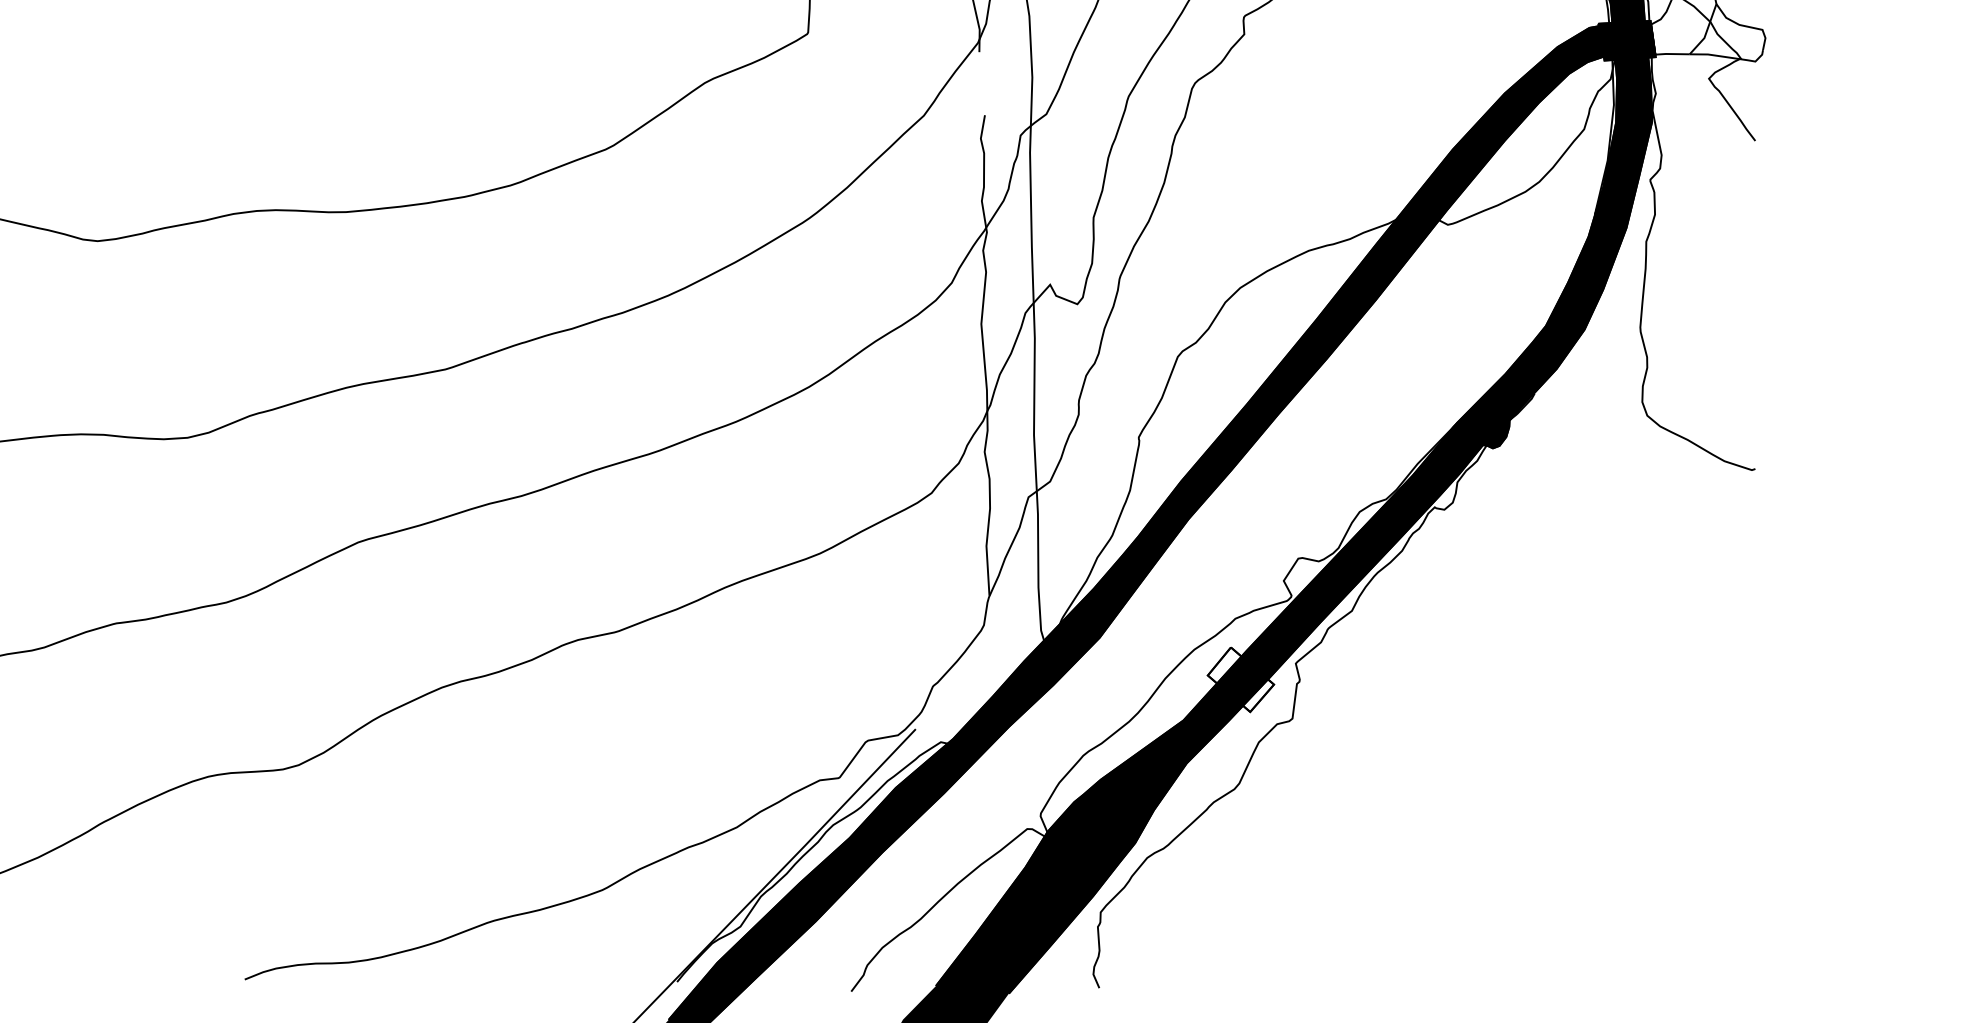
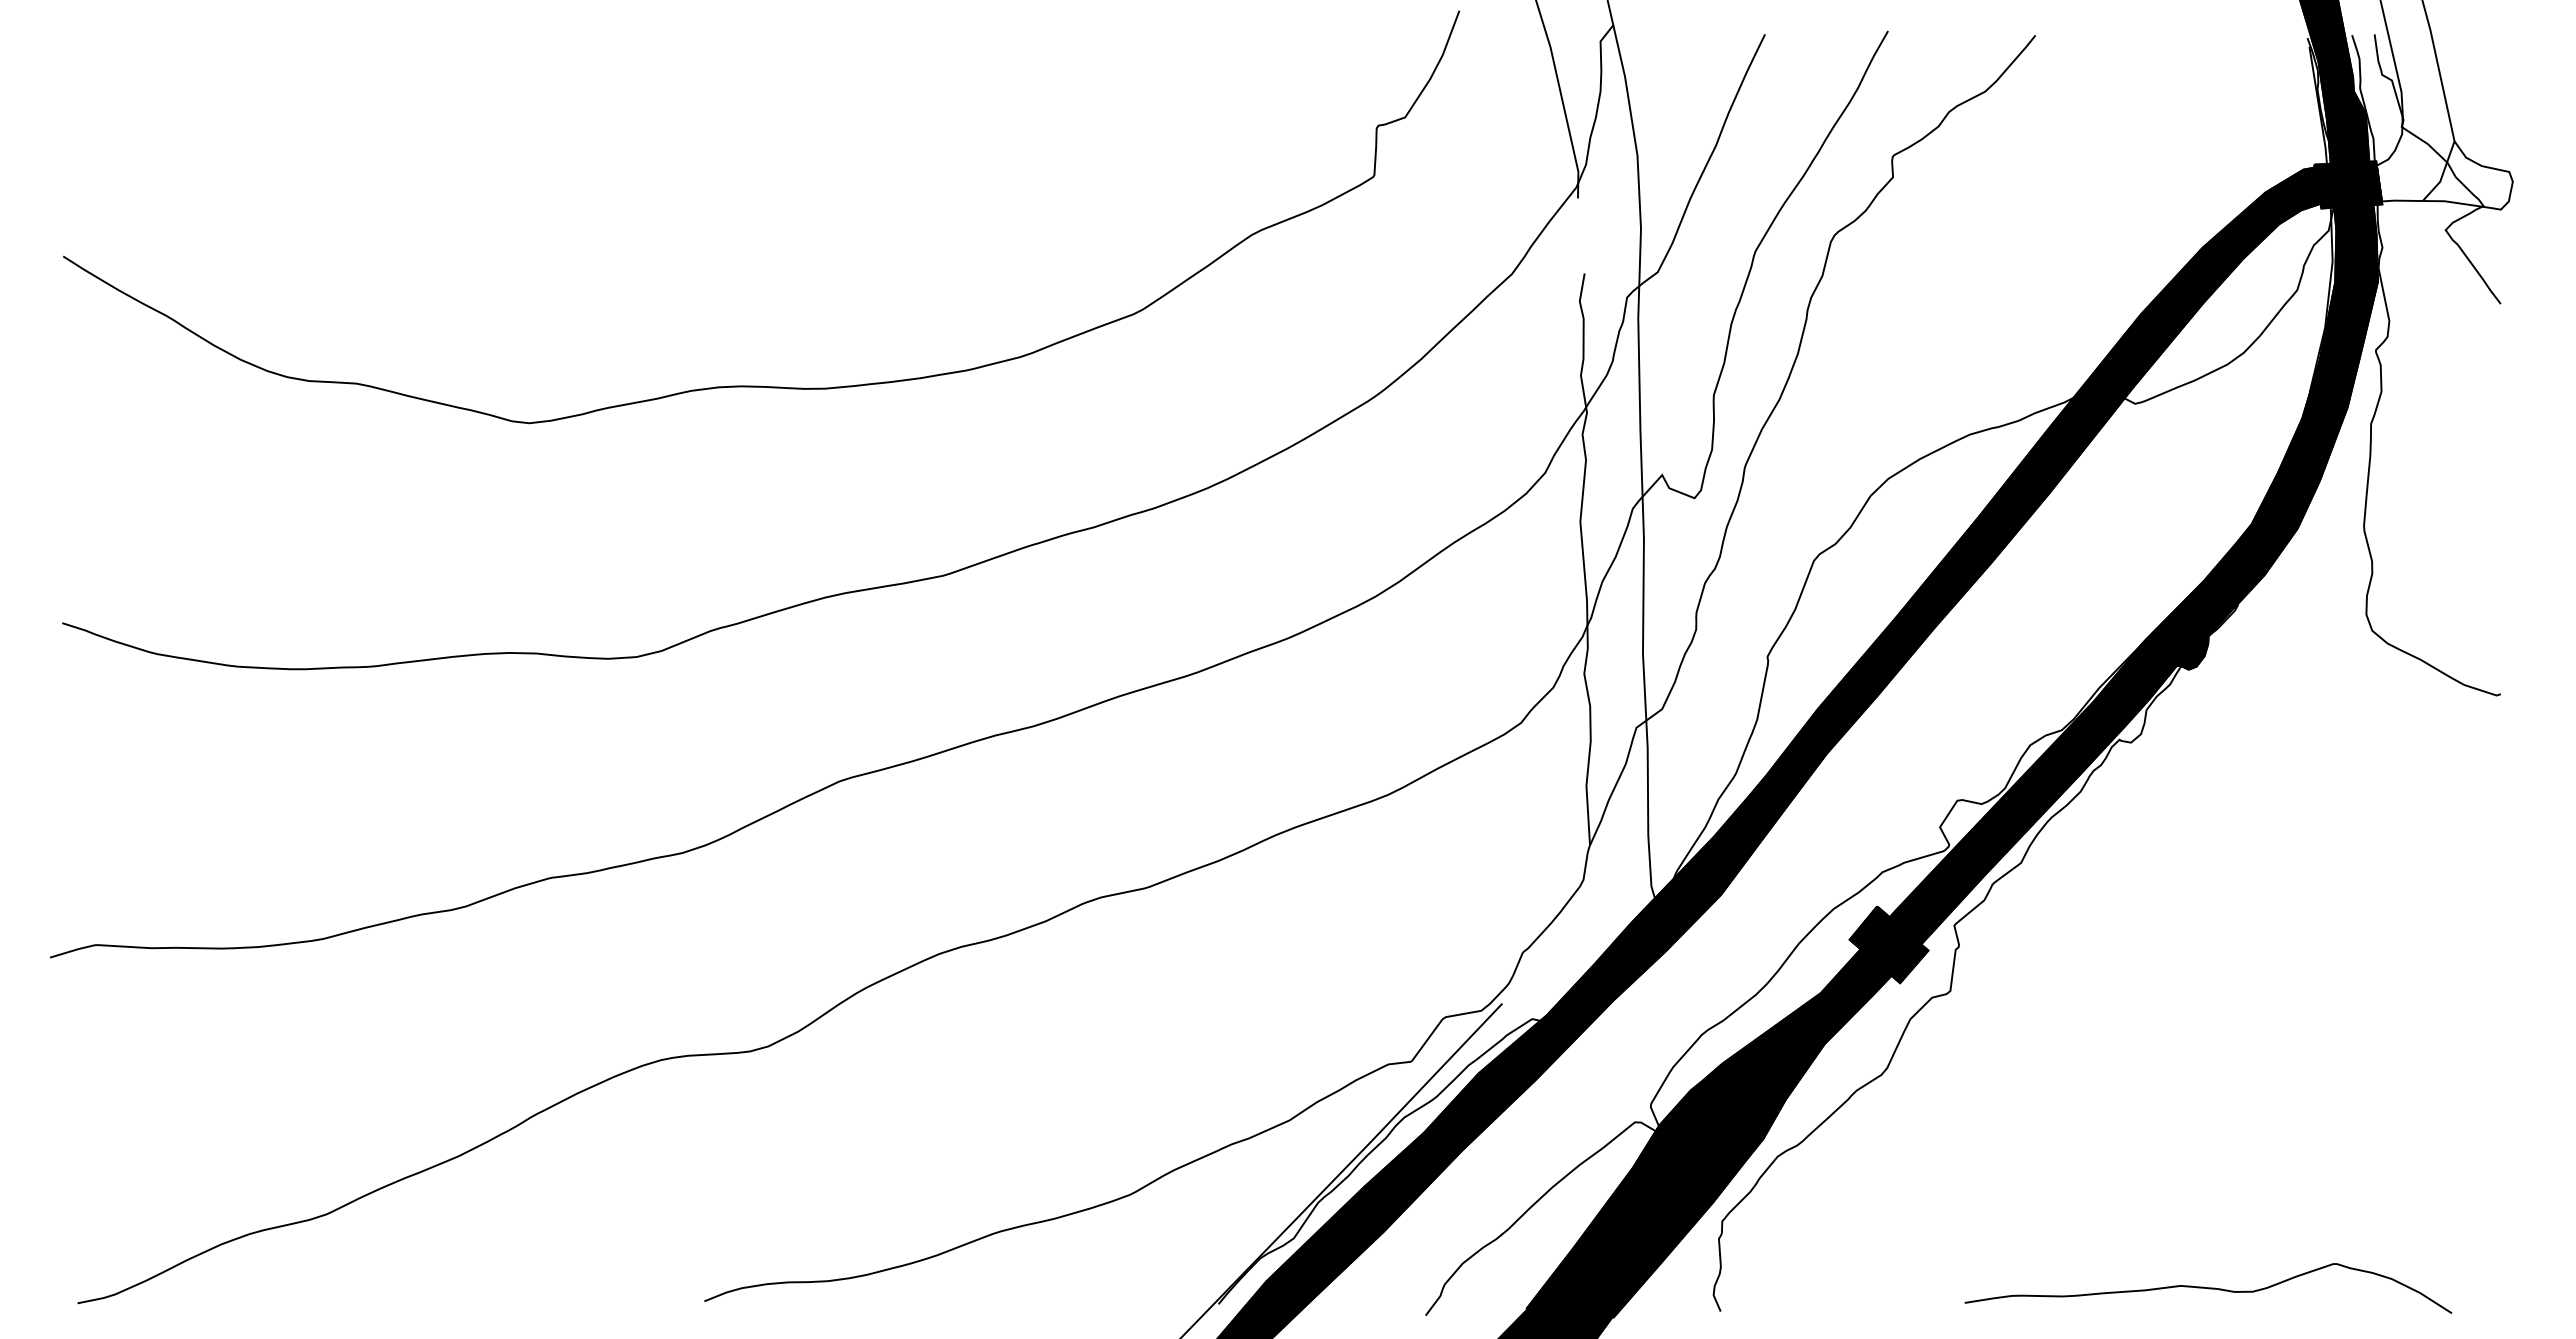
fill: (1240, 679) -> (1888, 944), added
curve: (1509, 968) -> (2208, 1288), added

